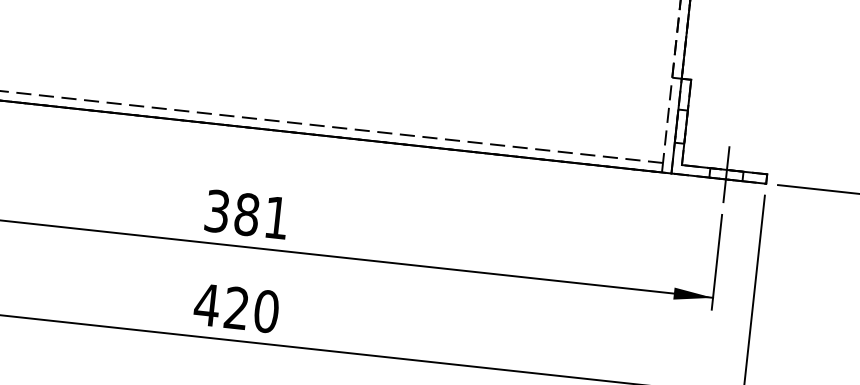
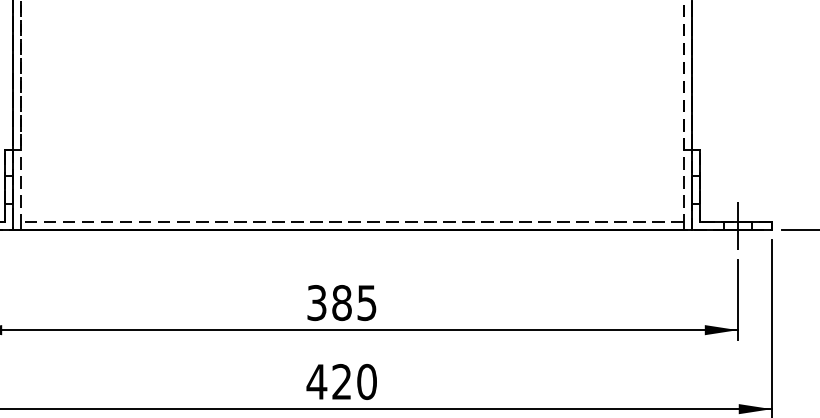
text: (276, 218) -> (366, 303), 381 -> 385

